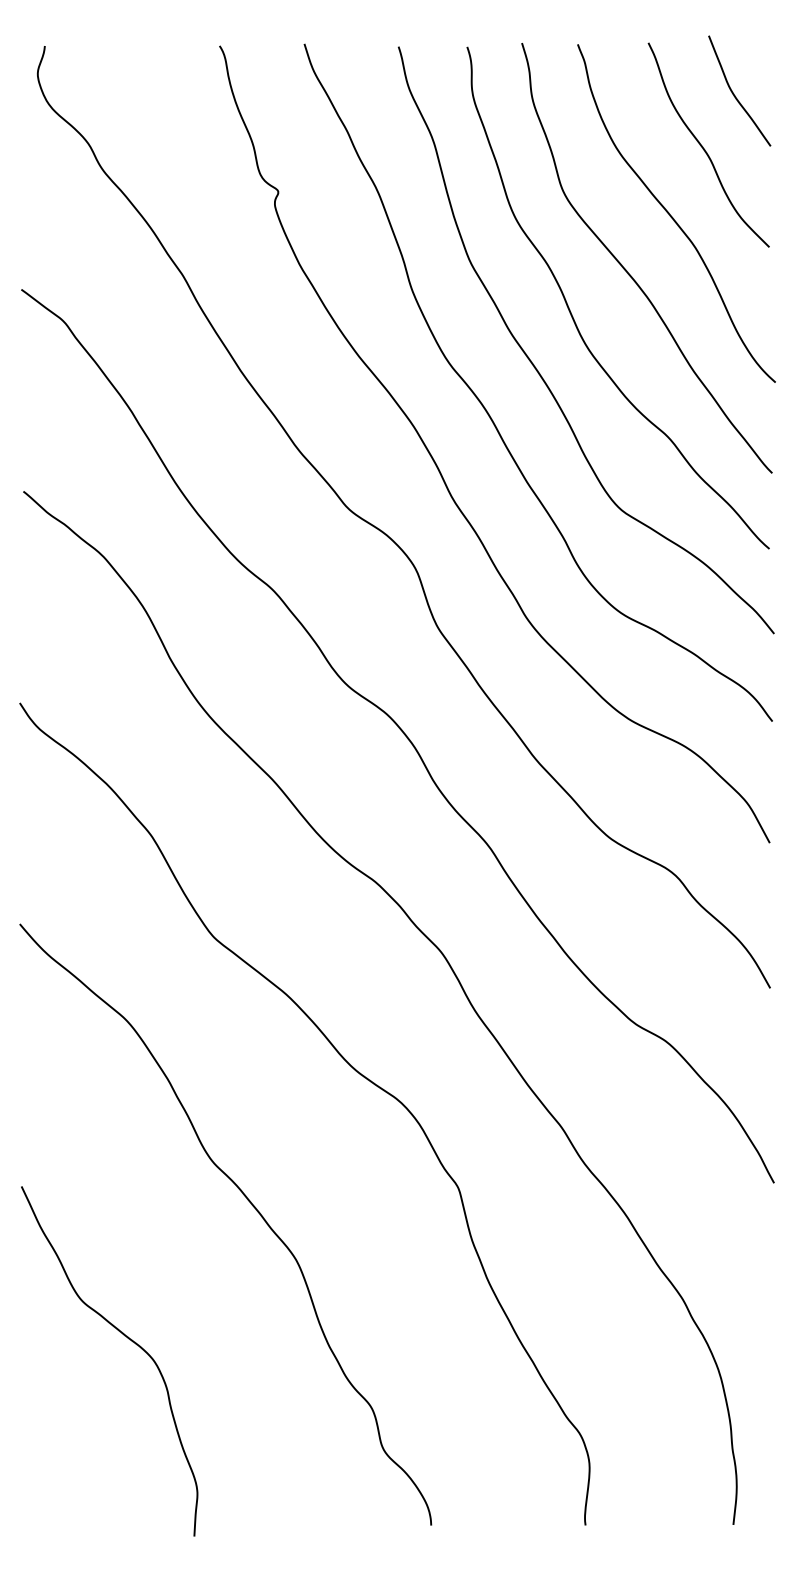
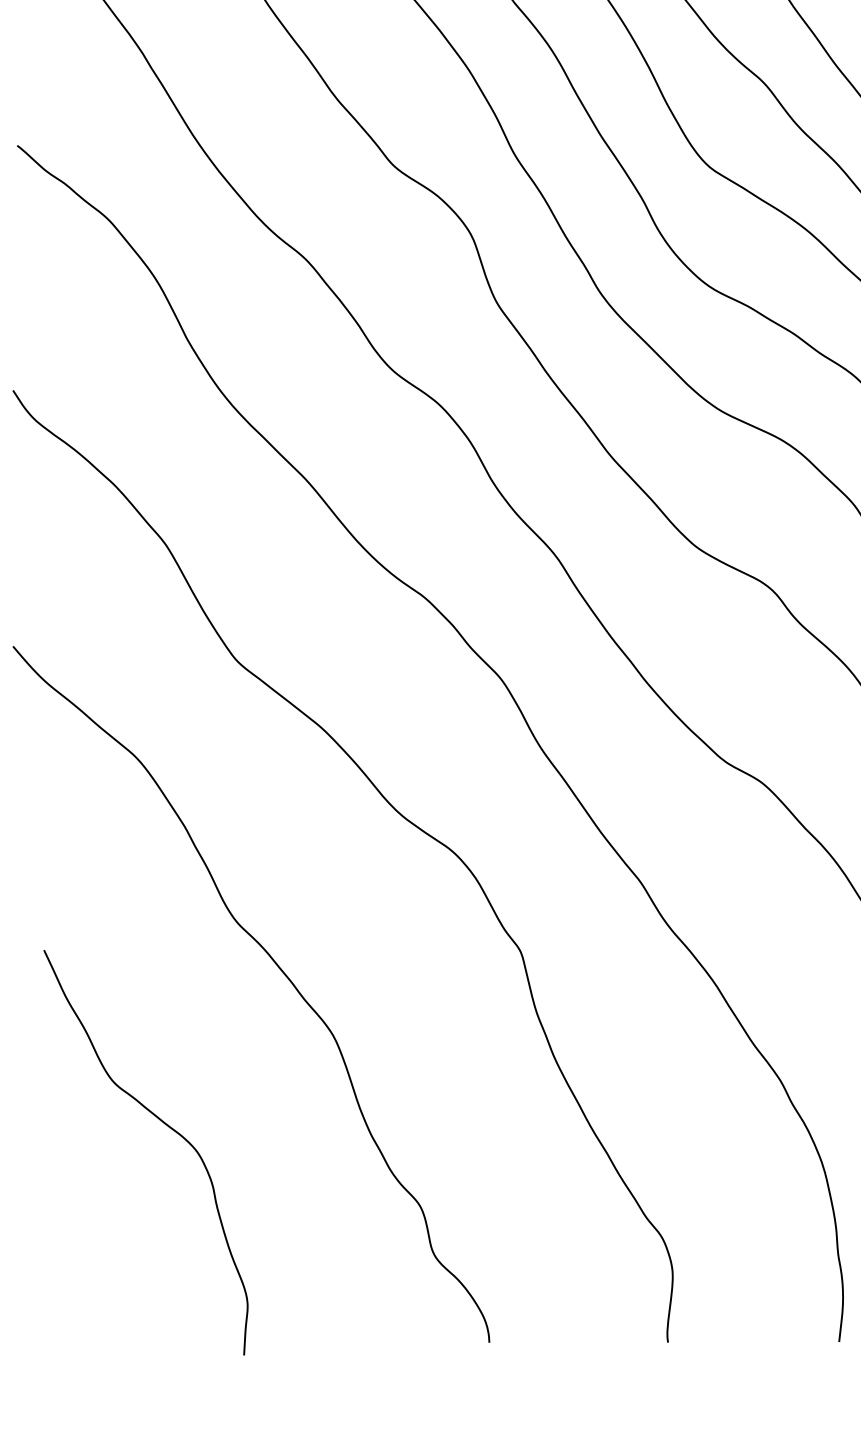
curve: (128, 1339) -> (167, 1127), moved

